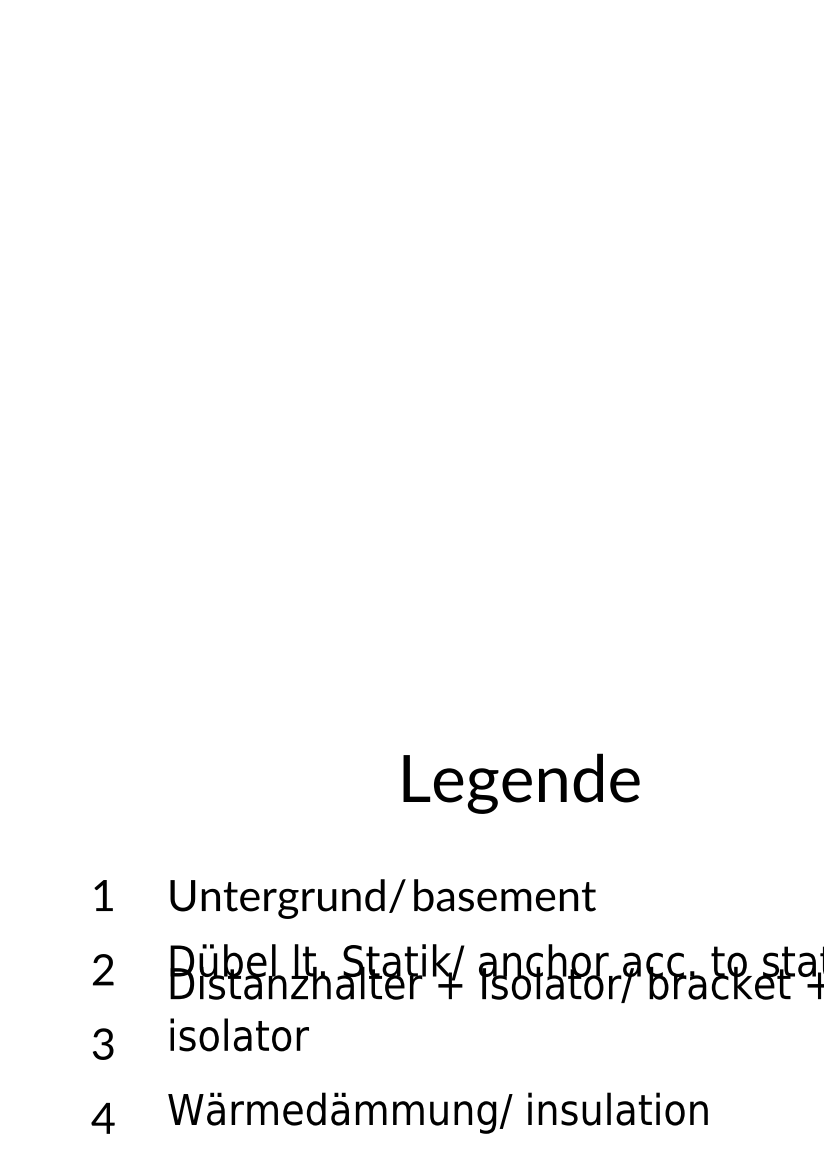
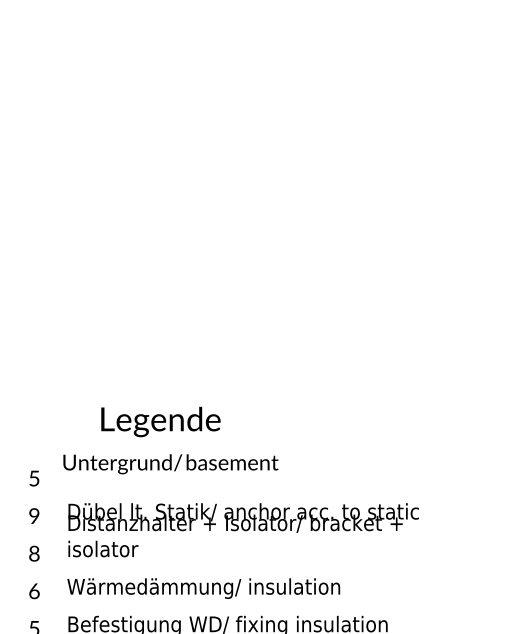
text: (520, 782) -> (160, 421), moved
text: (103, 895) -> (34, 478), 1 -> 5
text: (382, 899) -> (170, 464), moved
text: (103, 970) -> (34, 516), 2 -> 9
text: (103, 1043) -> (34, 553), 3 -> 8
text: (103, 1118) -> (34, 591), 4 -> 6

